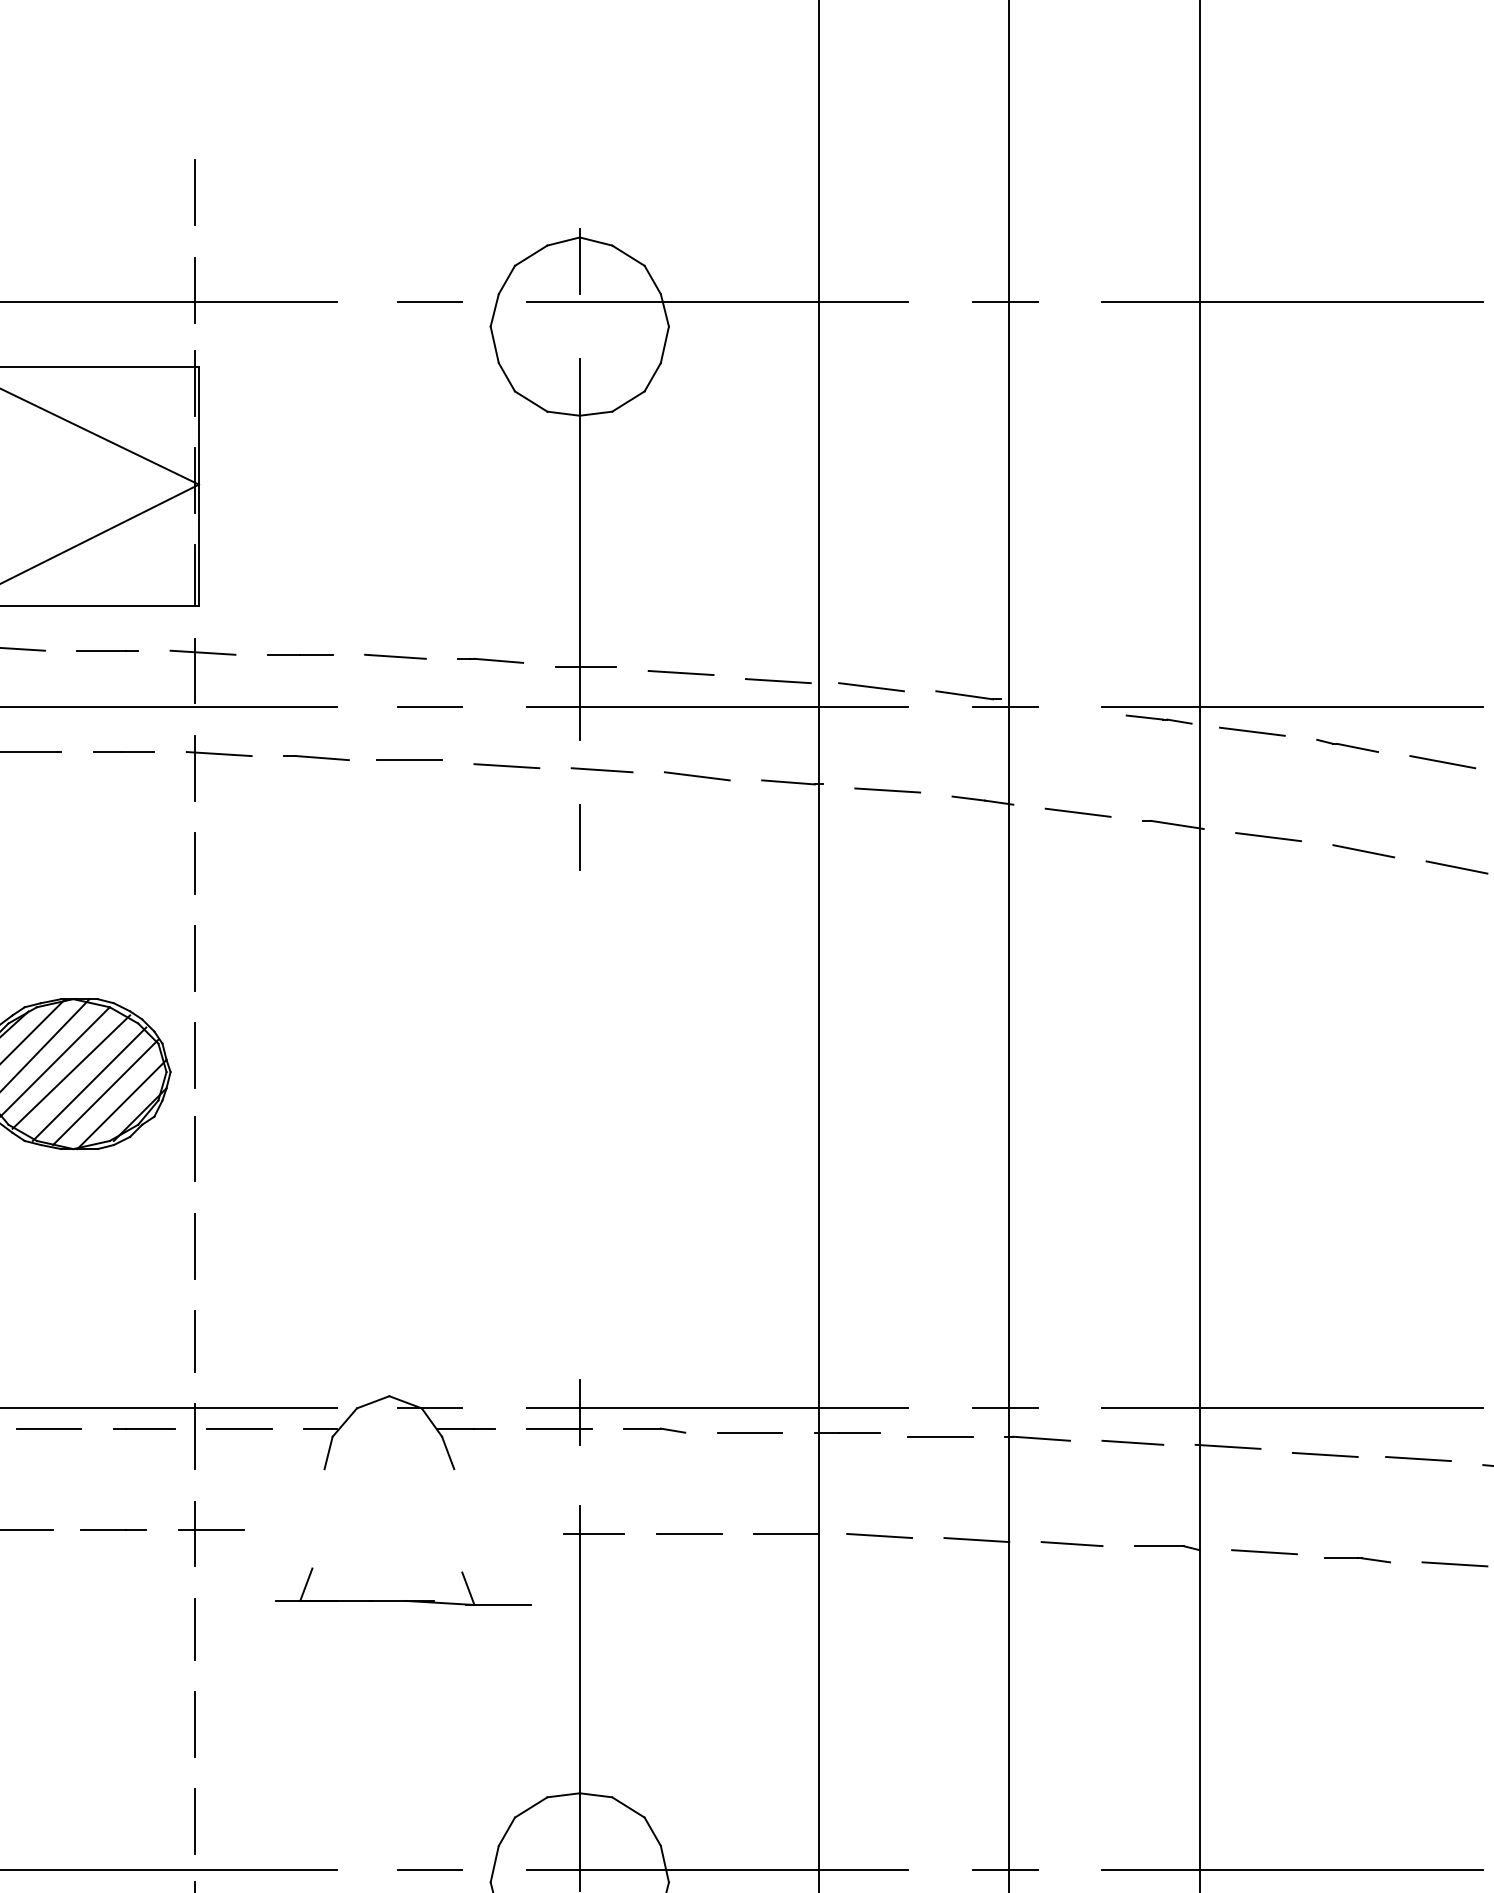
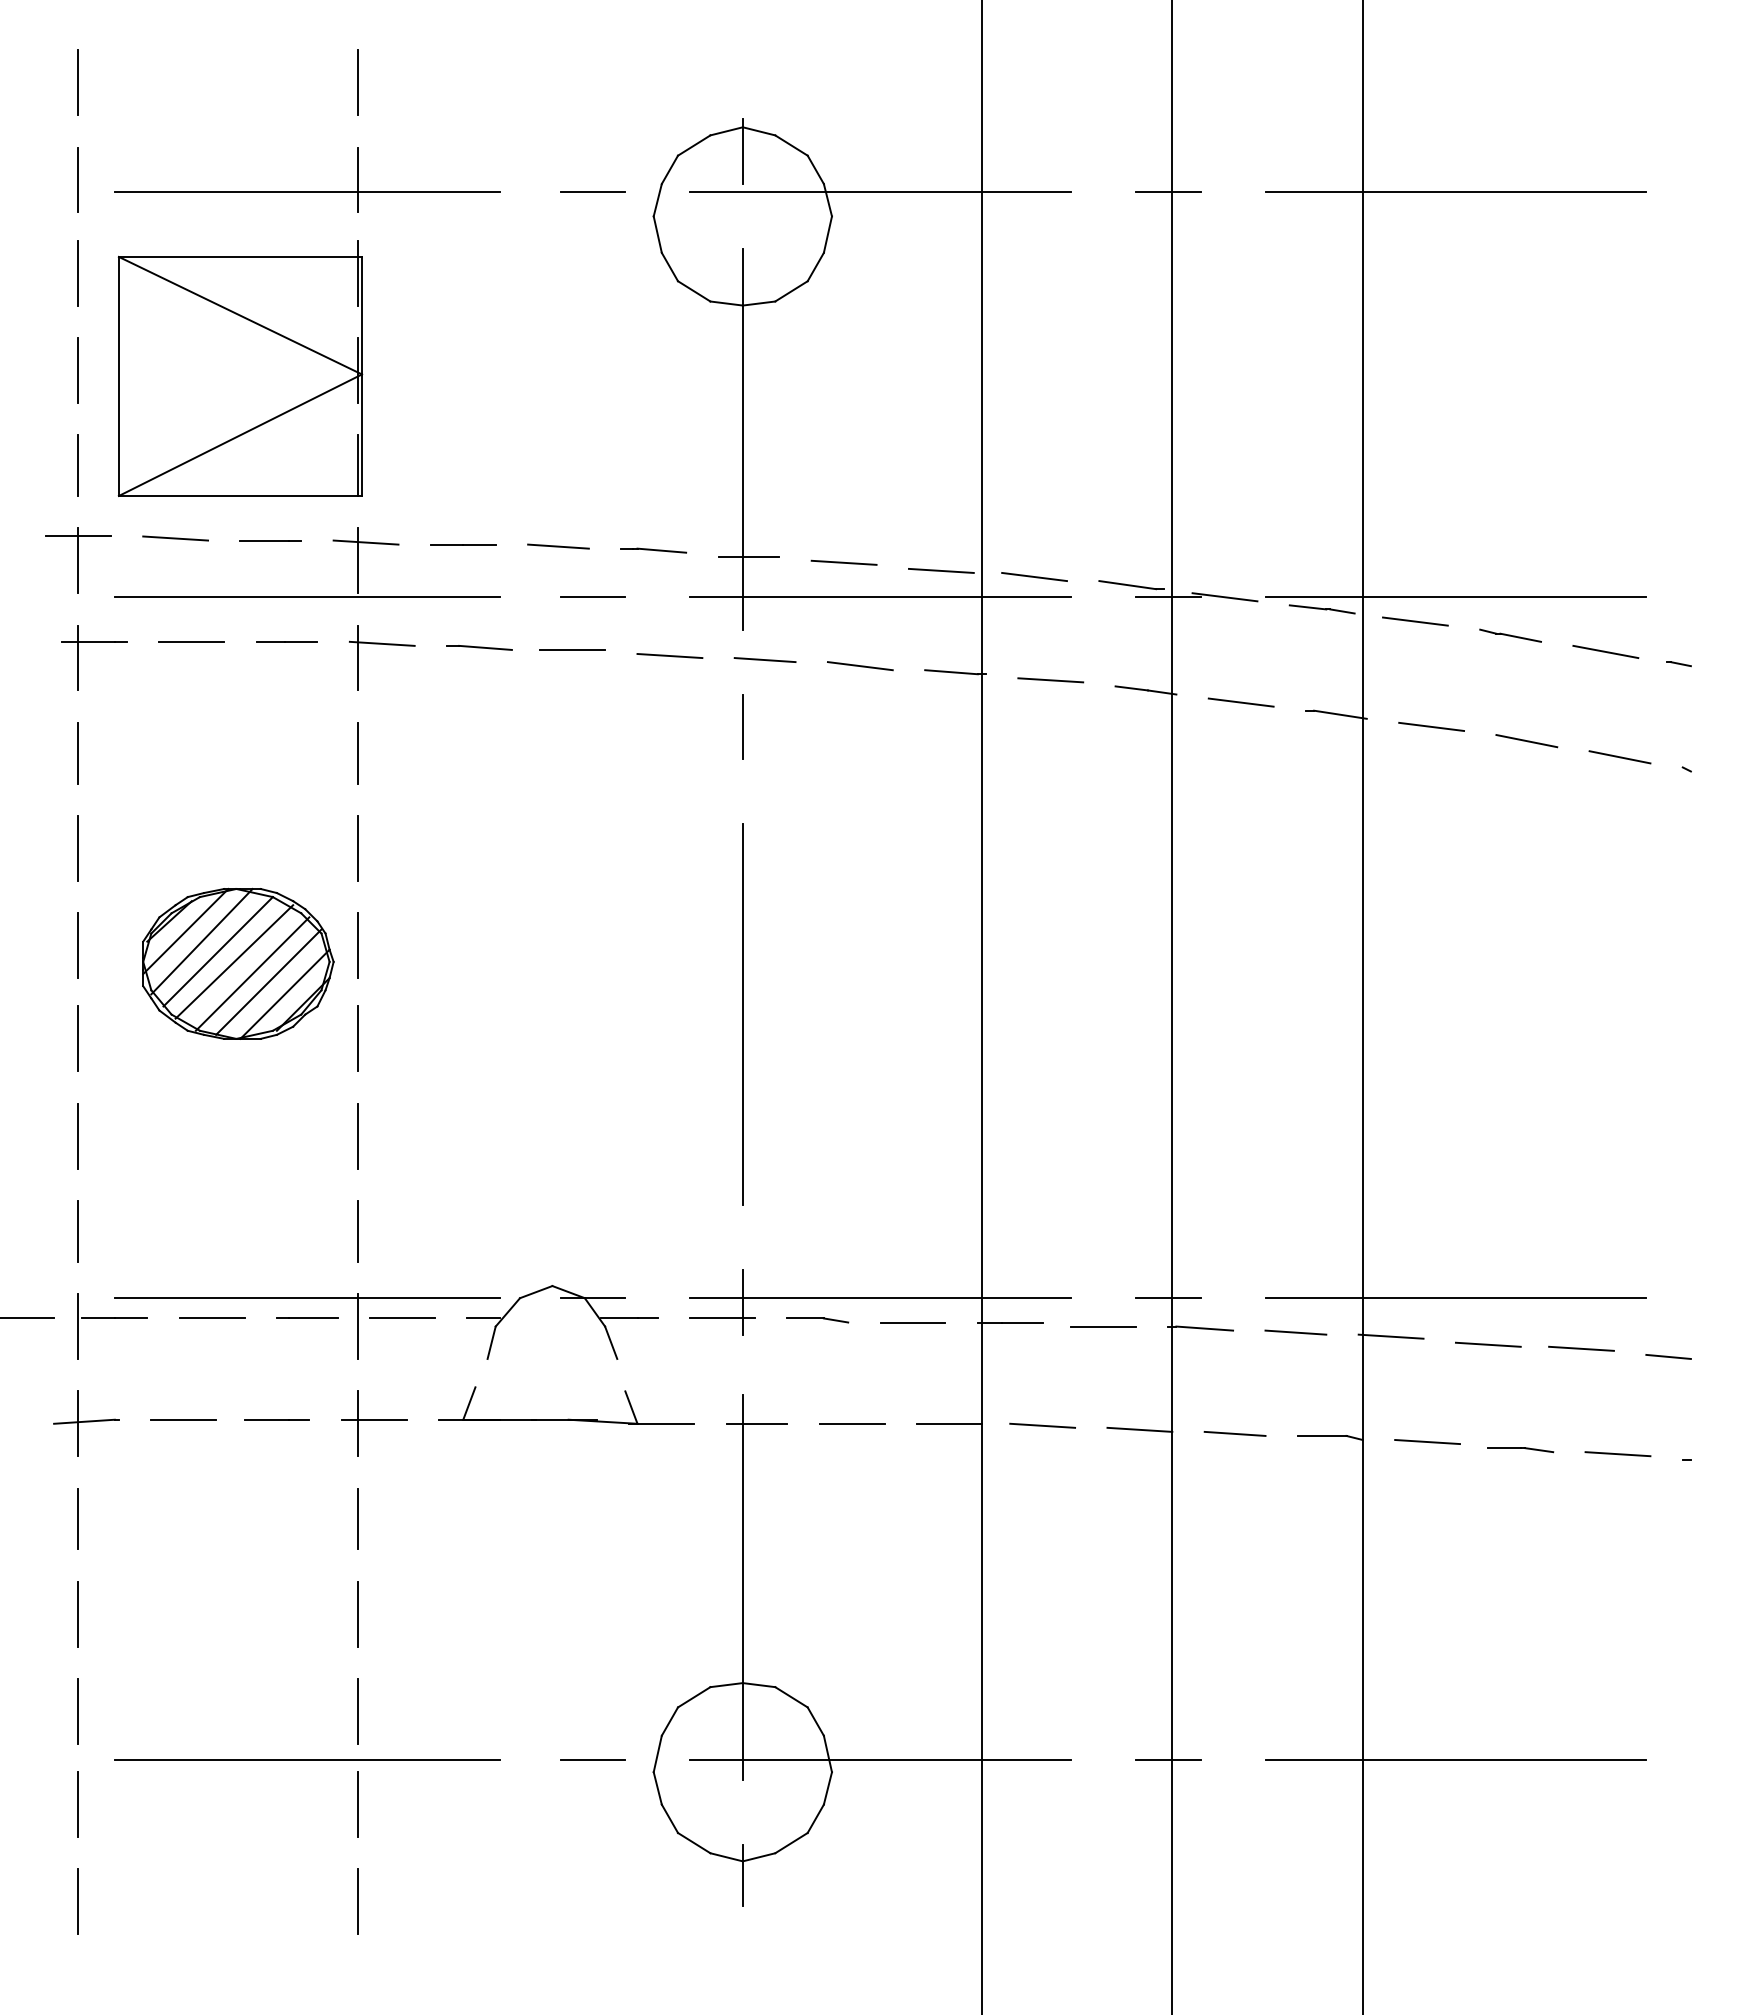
line: (1061, 707) -> (1224, 597), added
line: (579, 1124) -> (742, 1014), added
part: (405, 1599) -> (568, 1418), moved

